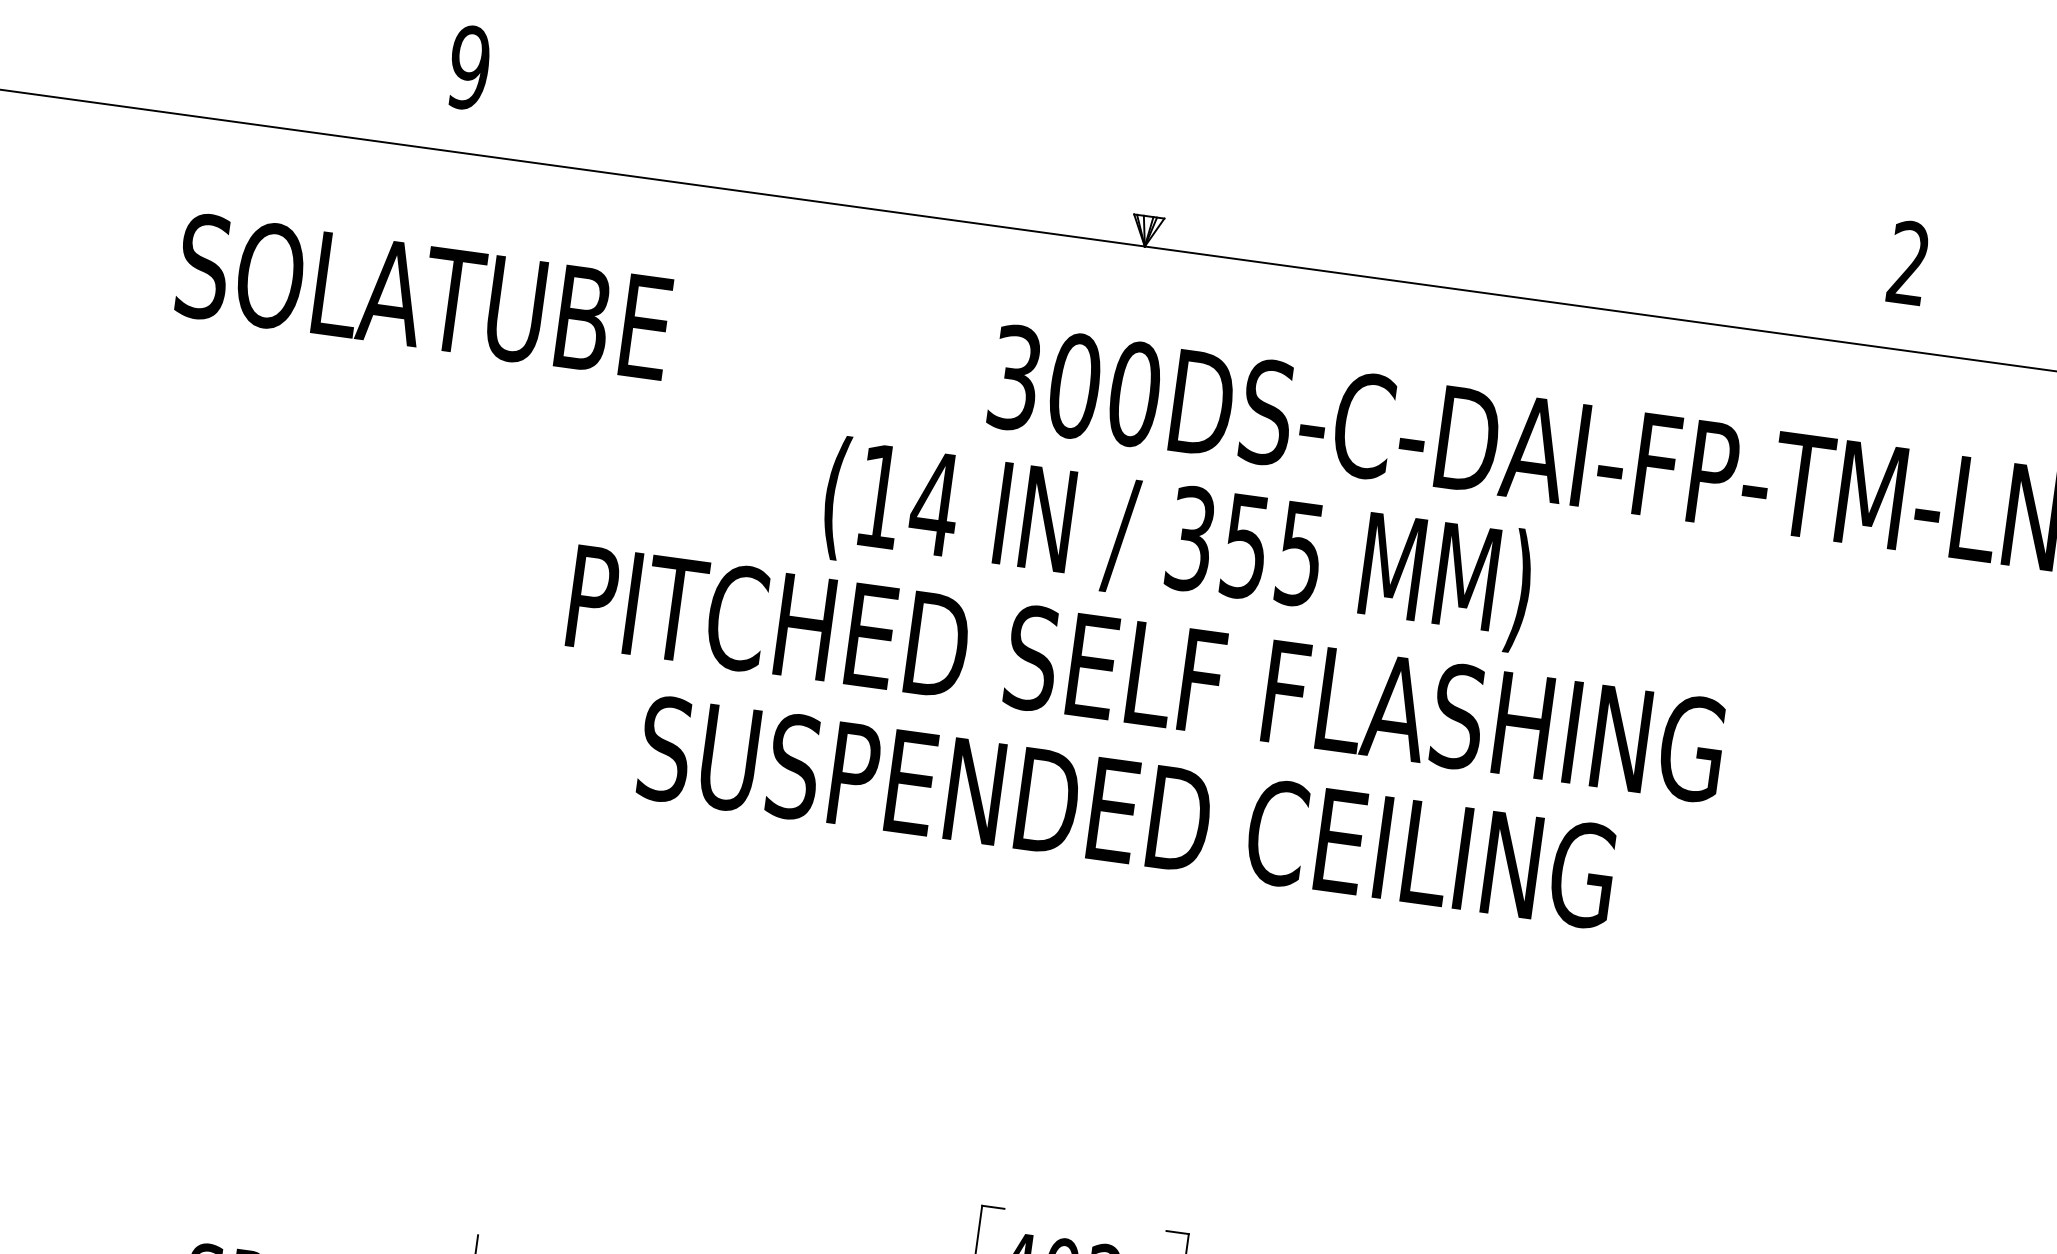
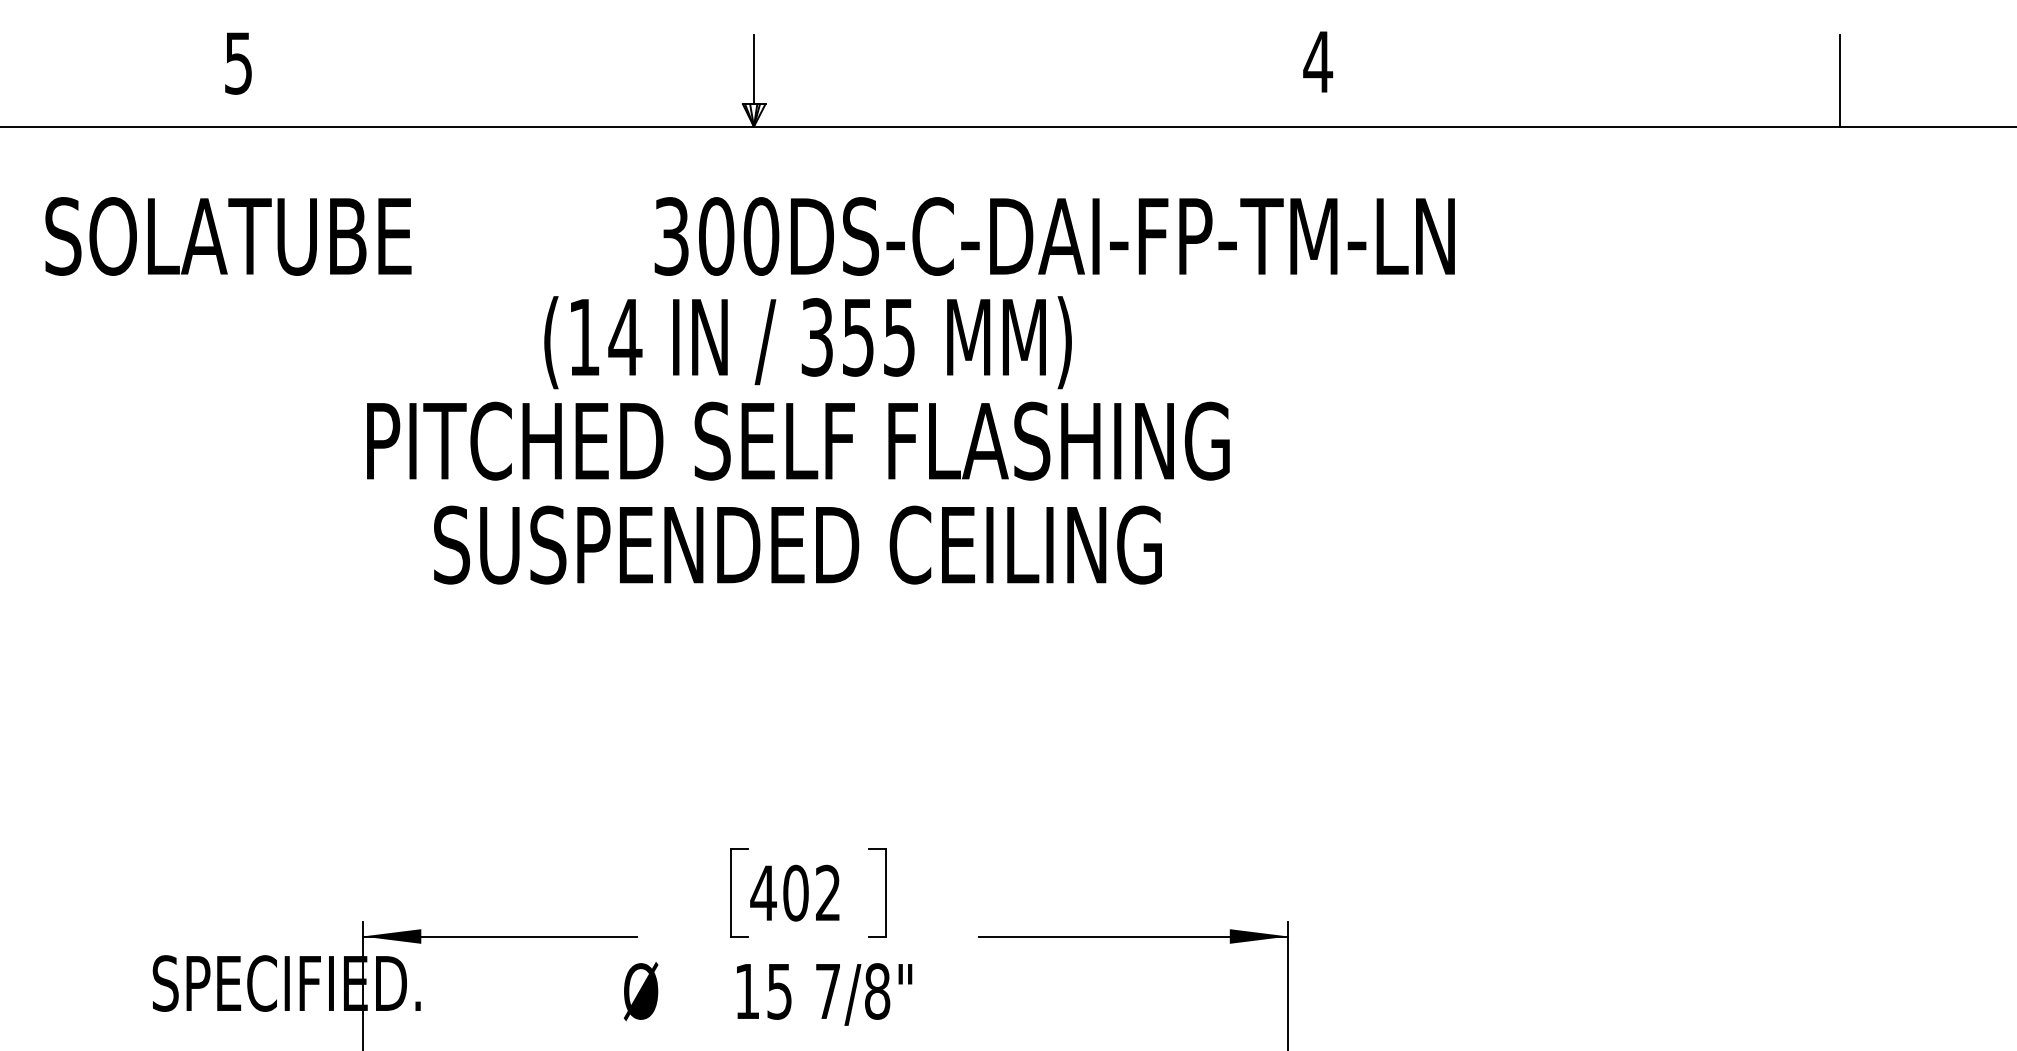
text: (469, 66) -> (238, 62), 9 -> 5
line: (1156, 170) -> (754, 69), added
text: (1909, 262) -> (1318, 61), 2 -> 4

